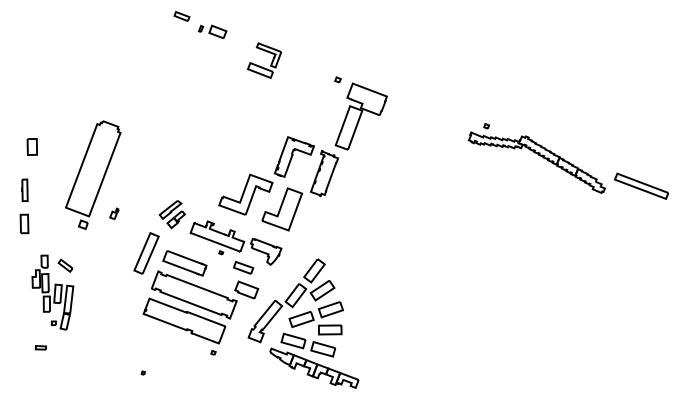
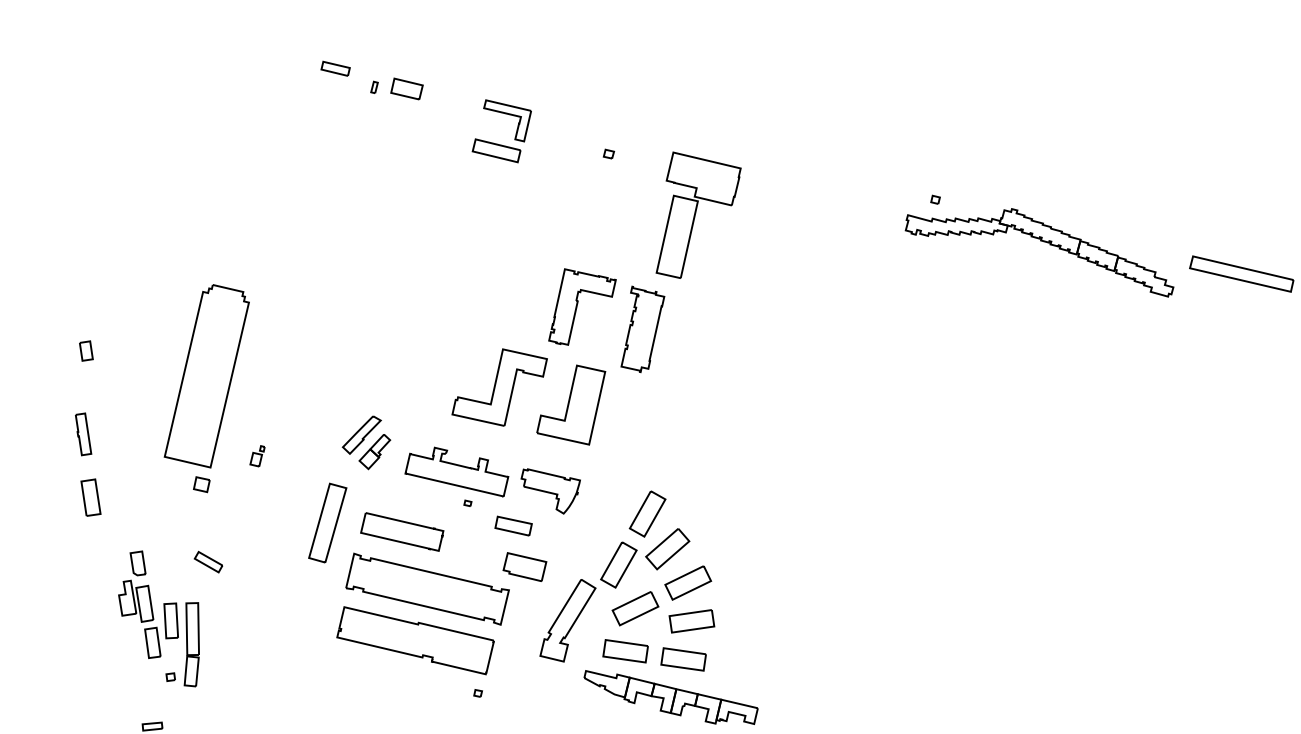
part: (337, 79) -> (607, 153), moved
part: (31, 146) -> (84, 350), size x0.6
part: (65, 265) -> (208, 561), moved

